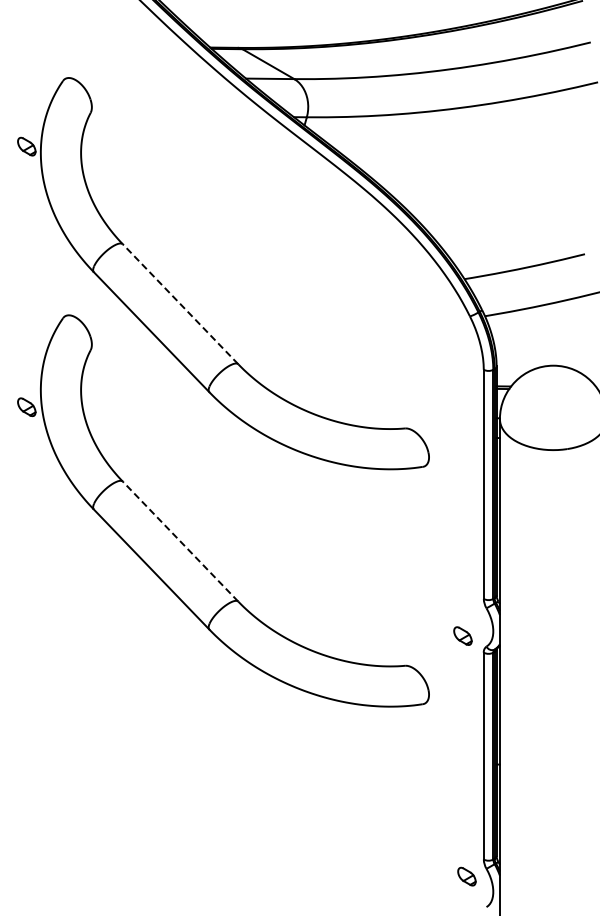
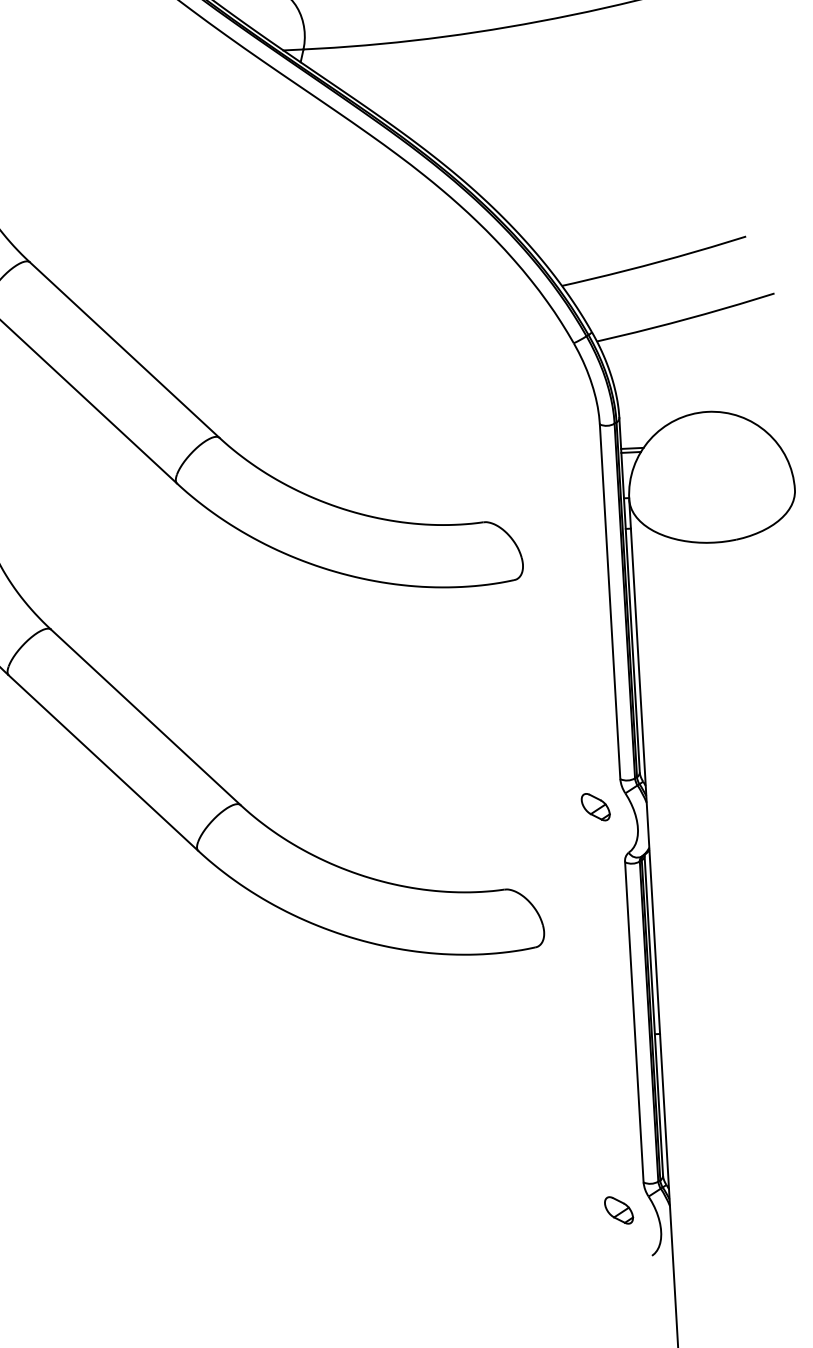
line: (180, 303) -> (124, 348), dashed -> solid
line: (180, 541) -> (145, 717), dashed -> solid
part: (462, 635) -> (595, 806), moved

